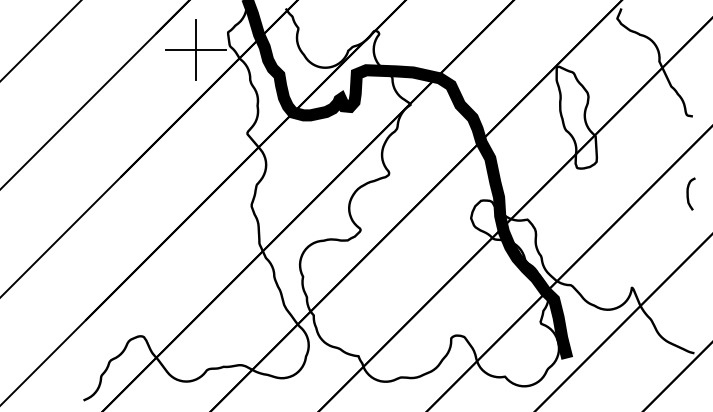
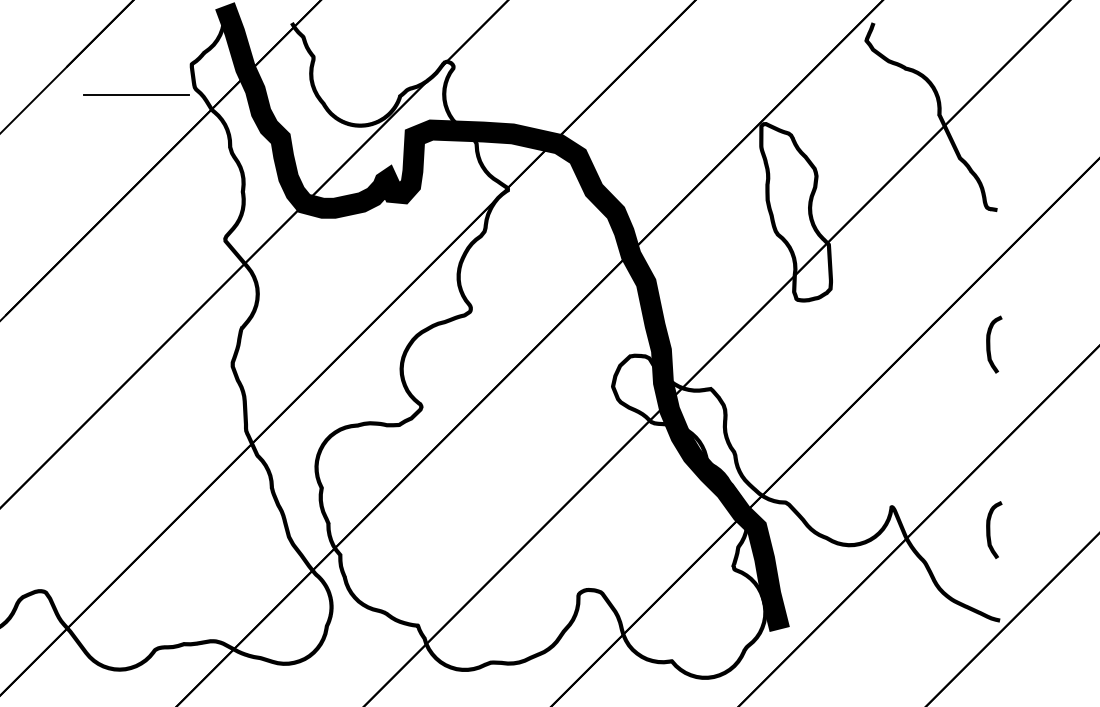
line: (196, 50) -> (137, 95), removed
curve: (688, 300) -> (989, 529), added

